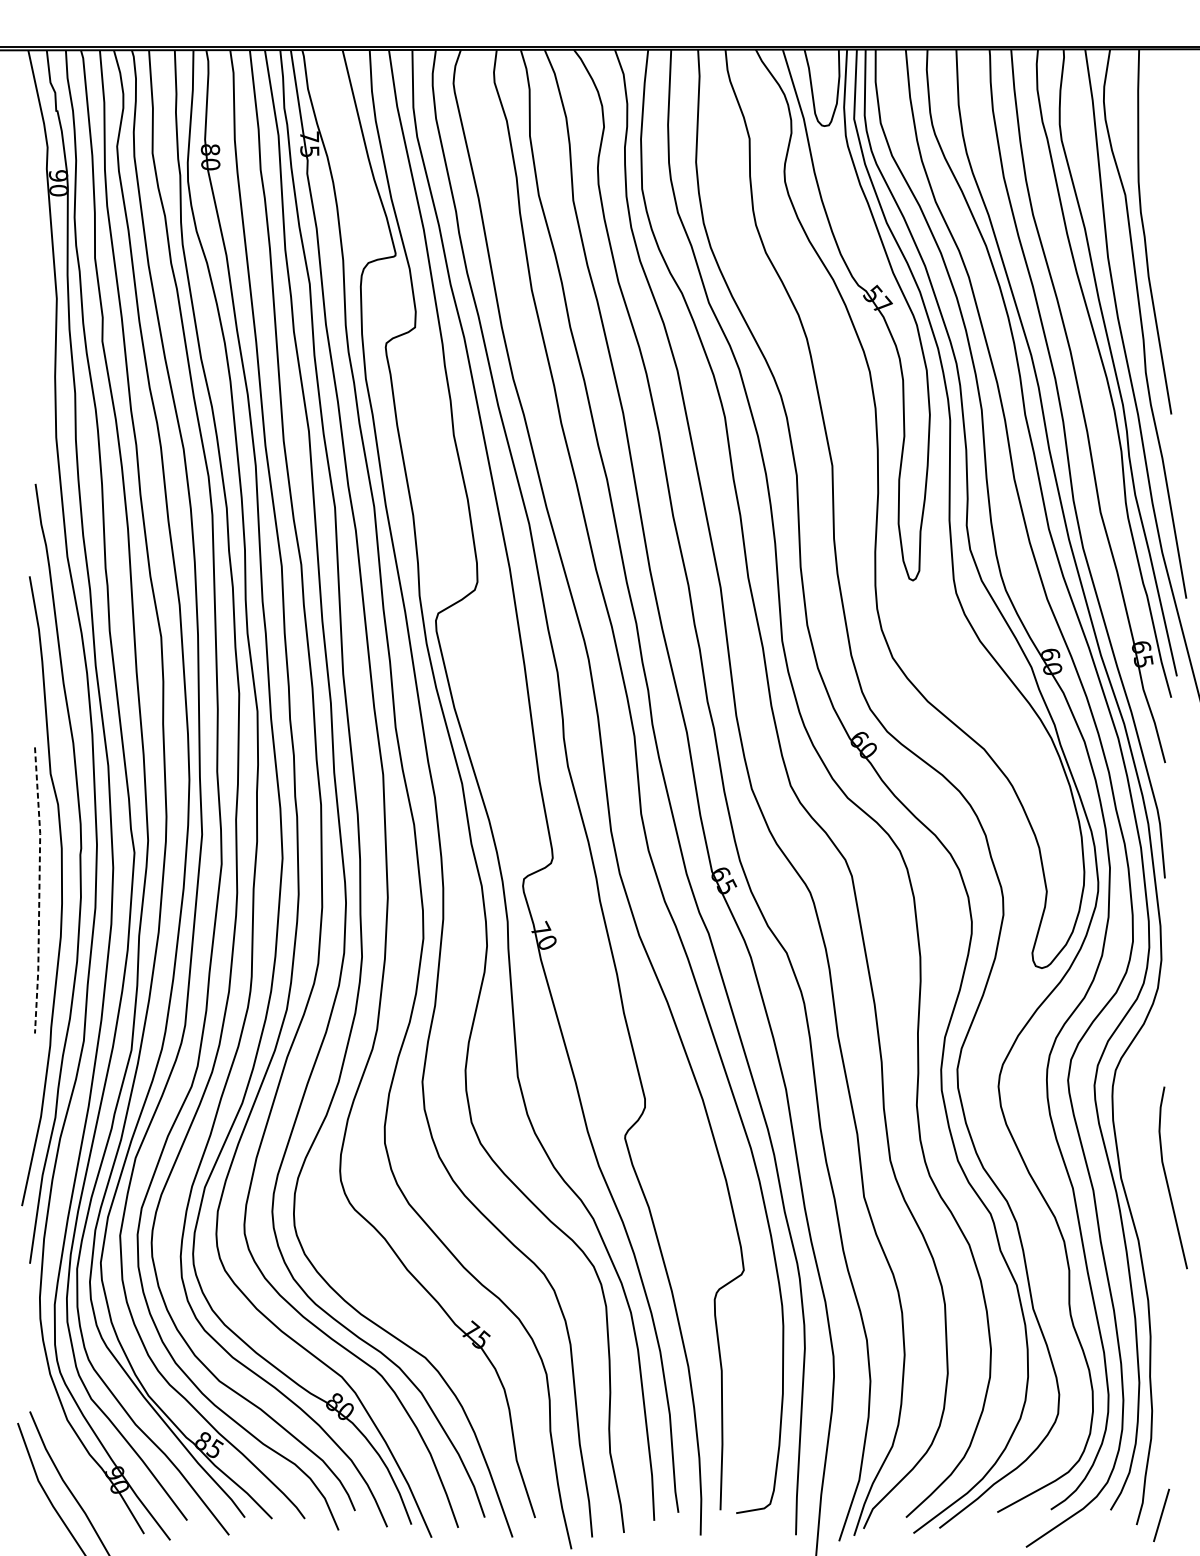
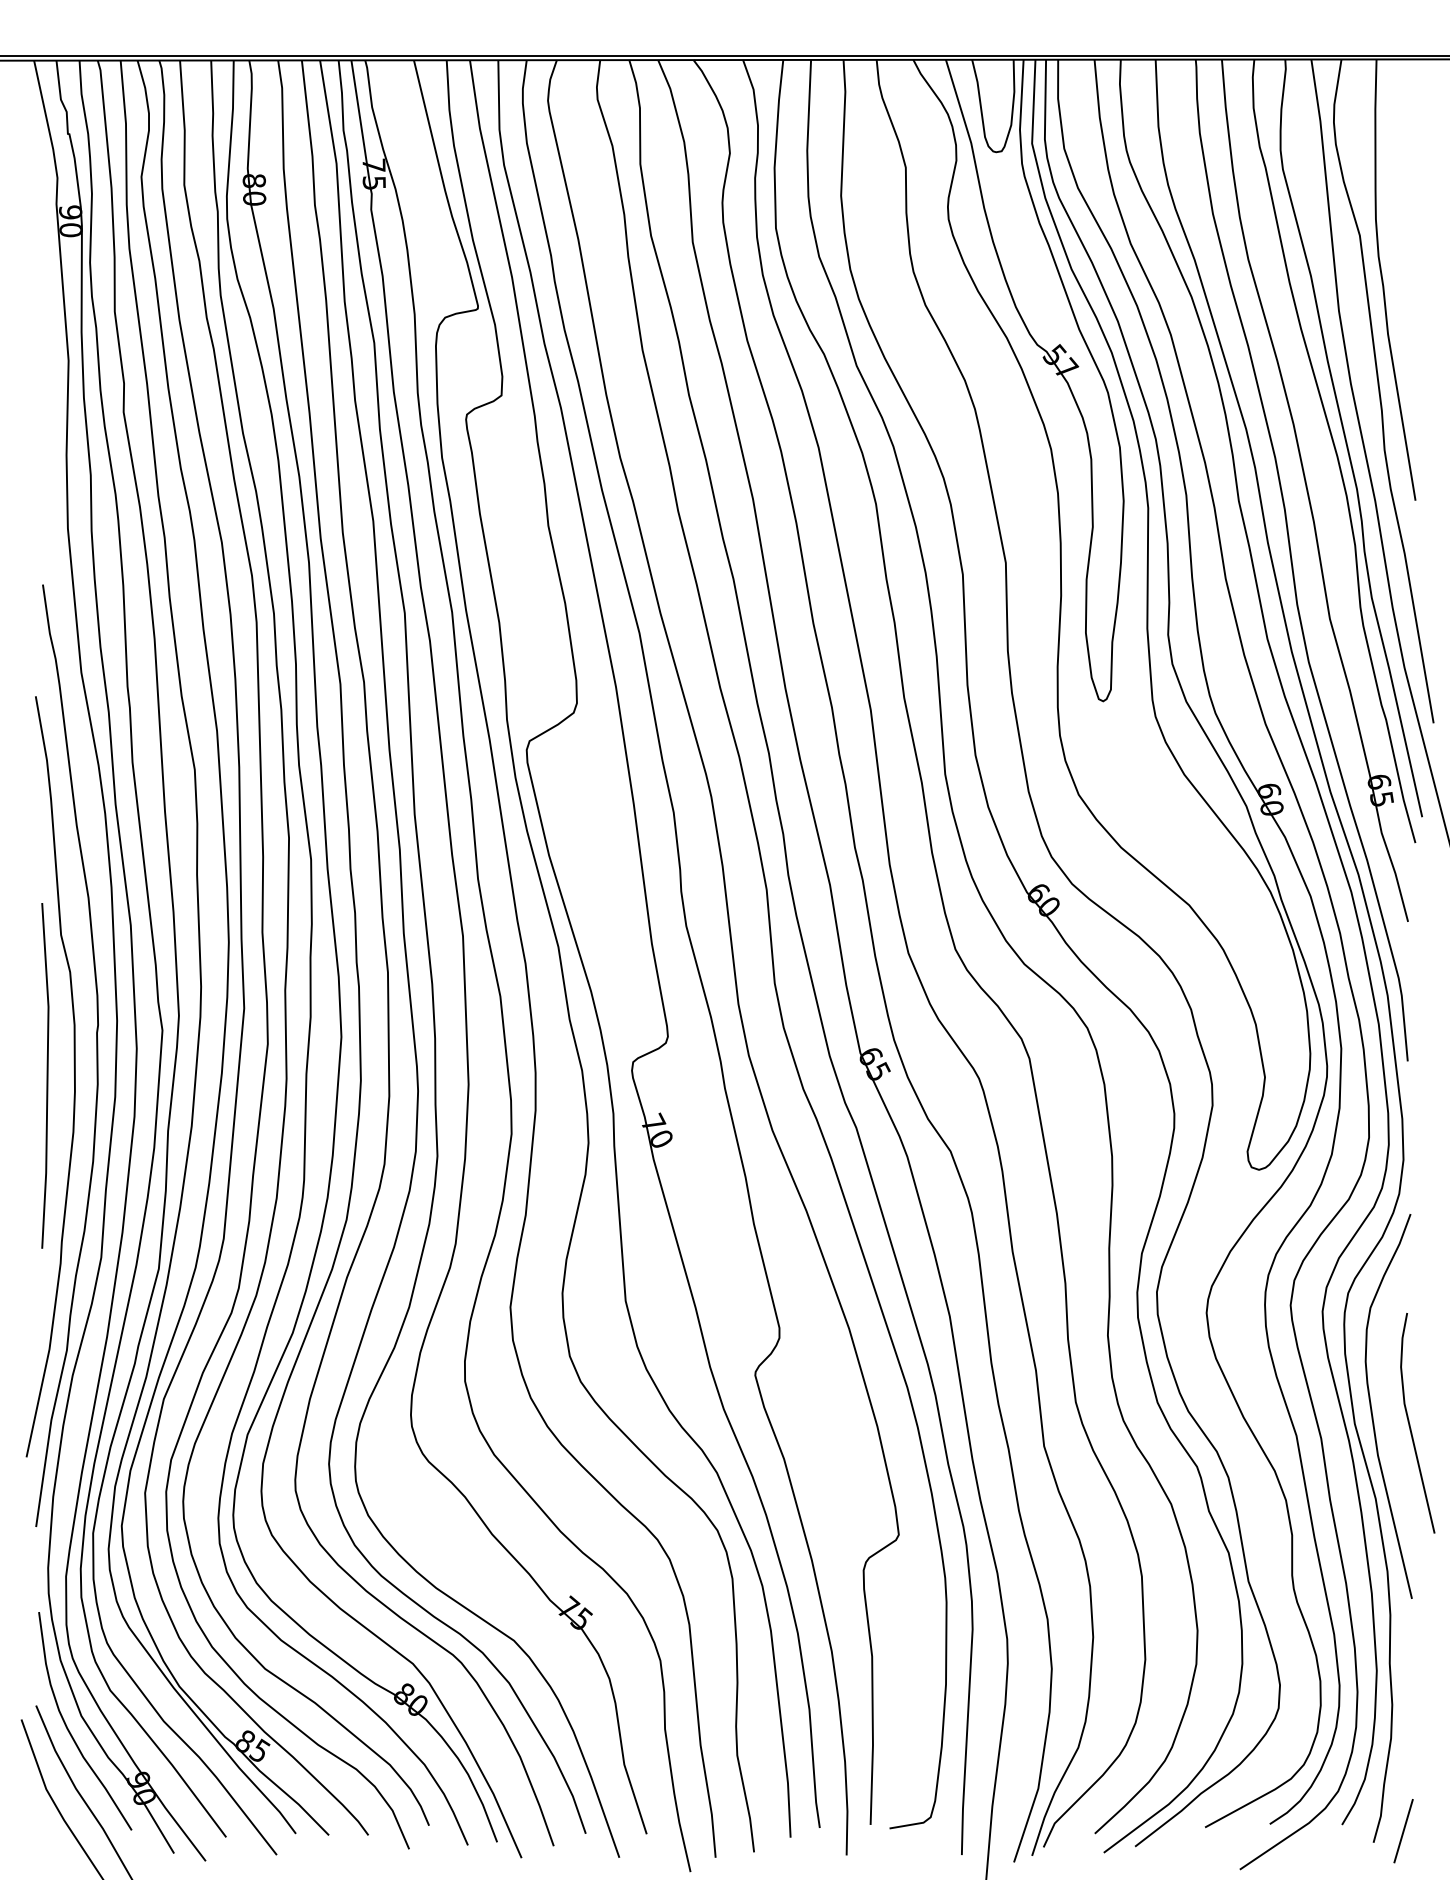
line: (39, 890) -> (47, 1075), dashed -> solid
curve: (1135, 1166) -> (1372, 1409), added
curve: (58, 1432) -> (70, 1731), added

